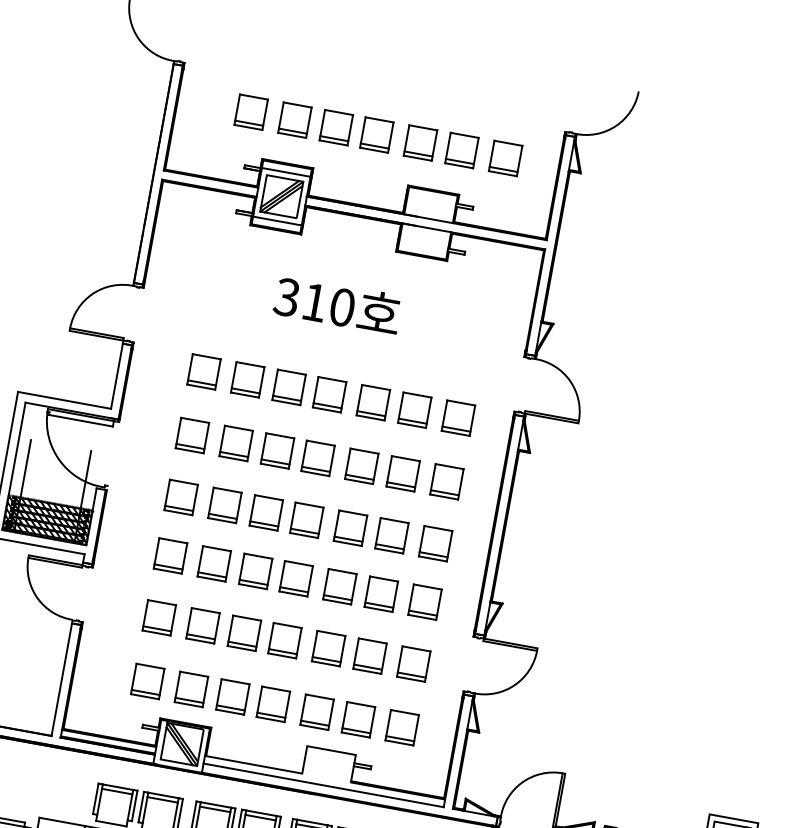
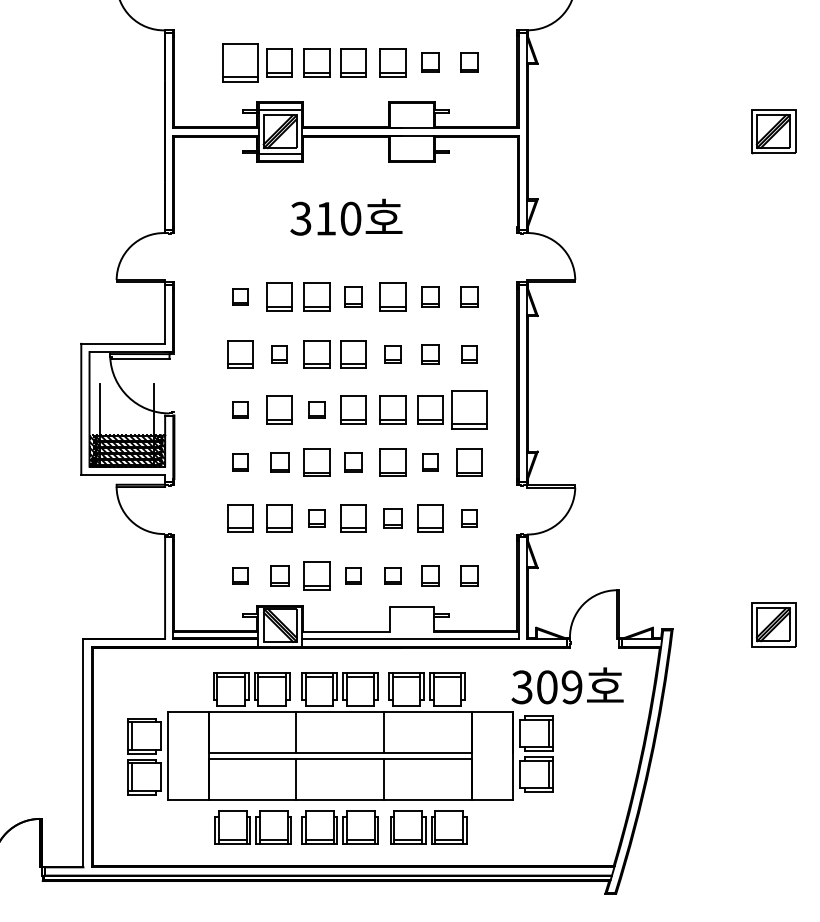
part: (251, 111) -> (240, 62), size x1.4
part: (462, 150) -> (430, 62), size x0.7
part: (505, 158) -> (469, 62), size x0.7
part: (204, 371) -> (240, 296), size x0.6
part: (329, 394) -> (353, 296), size x0.7
part: (415, 409) -> (430, 296), size x0.7
part: (458, 417) -> (469, 296), size x0.7
part: (235, 443) -> (279, 354), size x0.6
part: (361, 466) -> (392, 354), size x0.6
part: (403, 474) -> (430, 354), size x0.7
part: (446, 482) -> (469, 354), size x0.6
part: (181, 496) -> (240, 409), size x0.6
part: (265, 512) -> (316, 409), size x0.6
part: (435, 543) -> (469, 409), size x1.4
part: (170, 555) -> (240, 462), size x0.6
part: (214, 563) -> (279, 462), size x0.7
part: (296, 578) -> (353, 462), size x0.7
part: (381, 593) -> (430, 462), size x0.6
part: (243, 633) -> (316, 518), size x0.6
part: (328, 648) -> (392, 518), size x0.7
part: (413, 663) -> (469, 518), size x0.6
part: (147, 681) -> (240, 575), size x0.6
part: (191, 688) -> (279, 575), size x0.7
part: (273, 703) -> (353, 575), size x0.6
part: (316, 711) -> (392, 575), size x0.6
part: (358, 719) -> (430, 575), size x0.7
part: (402, 727) -> (469, 575), size x0.7

